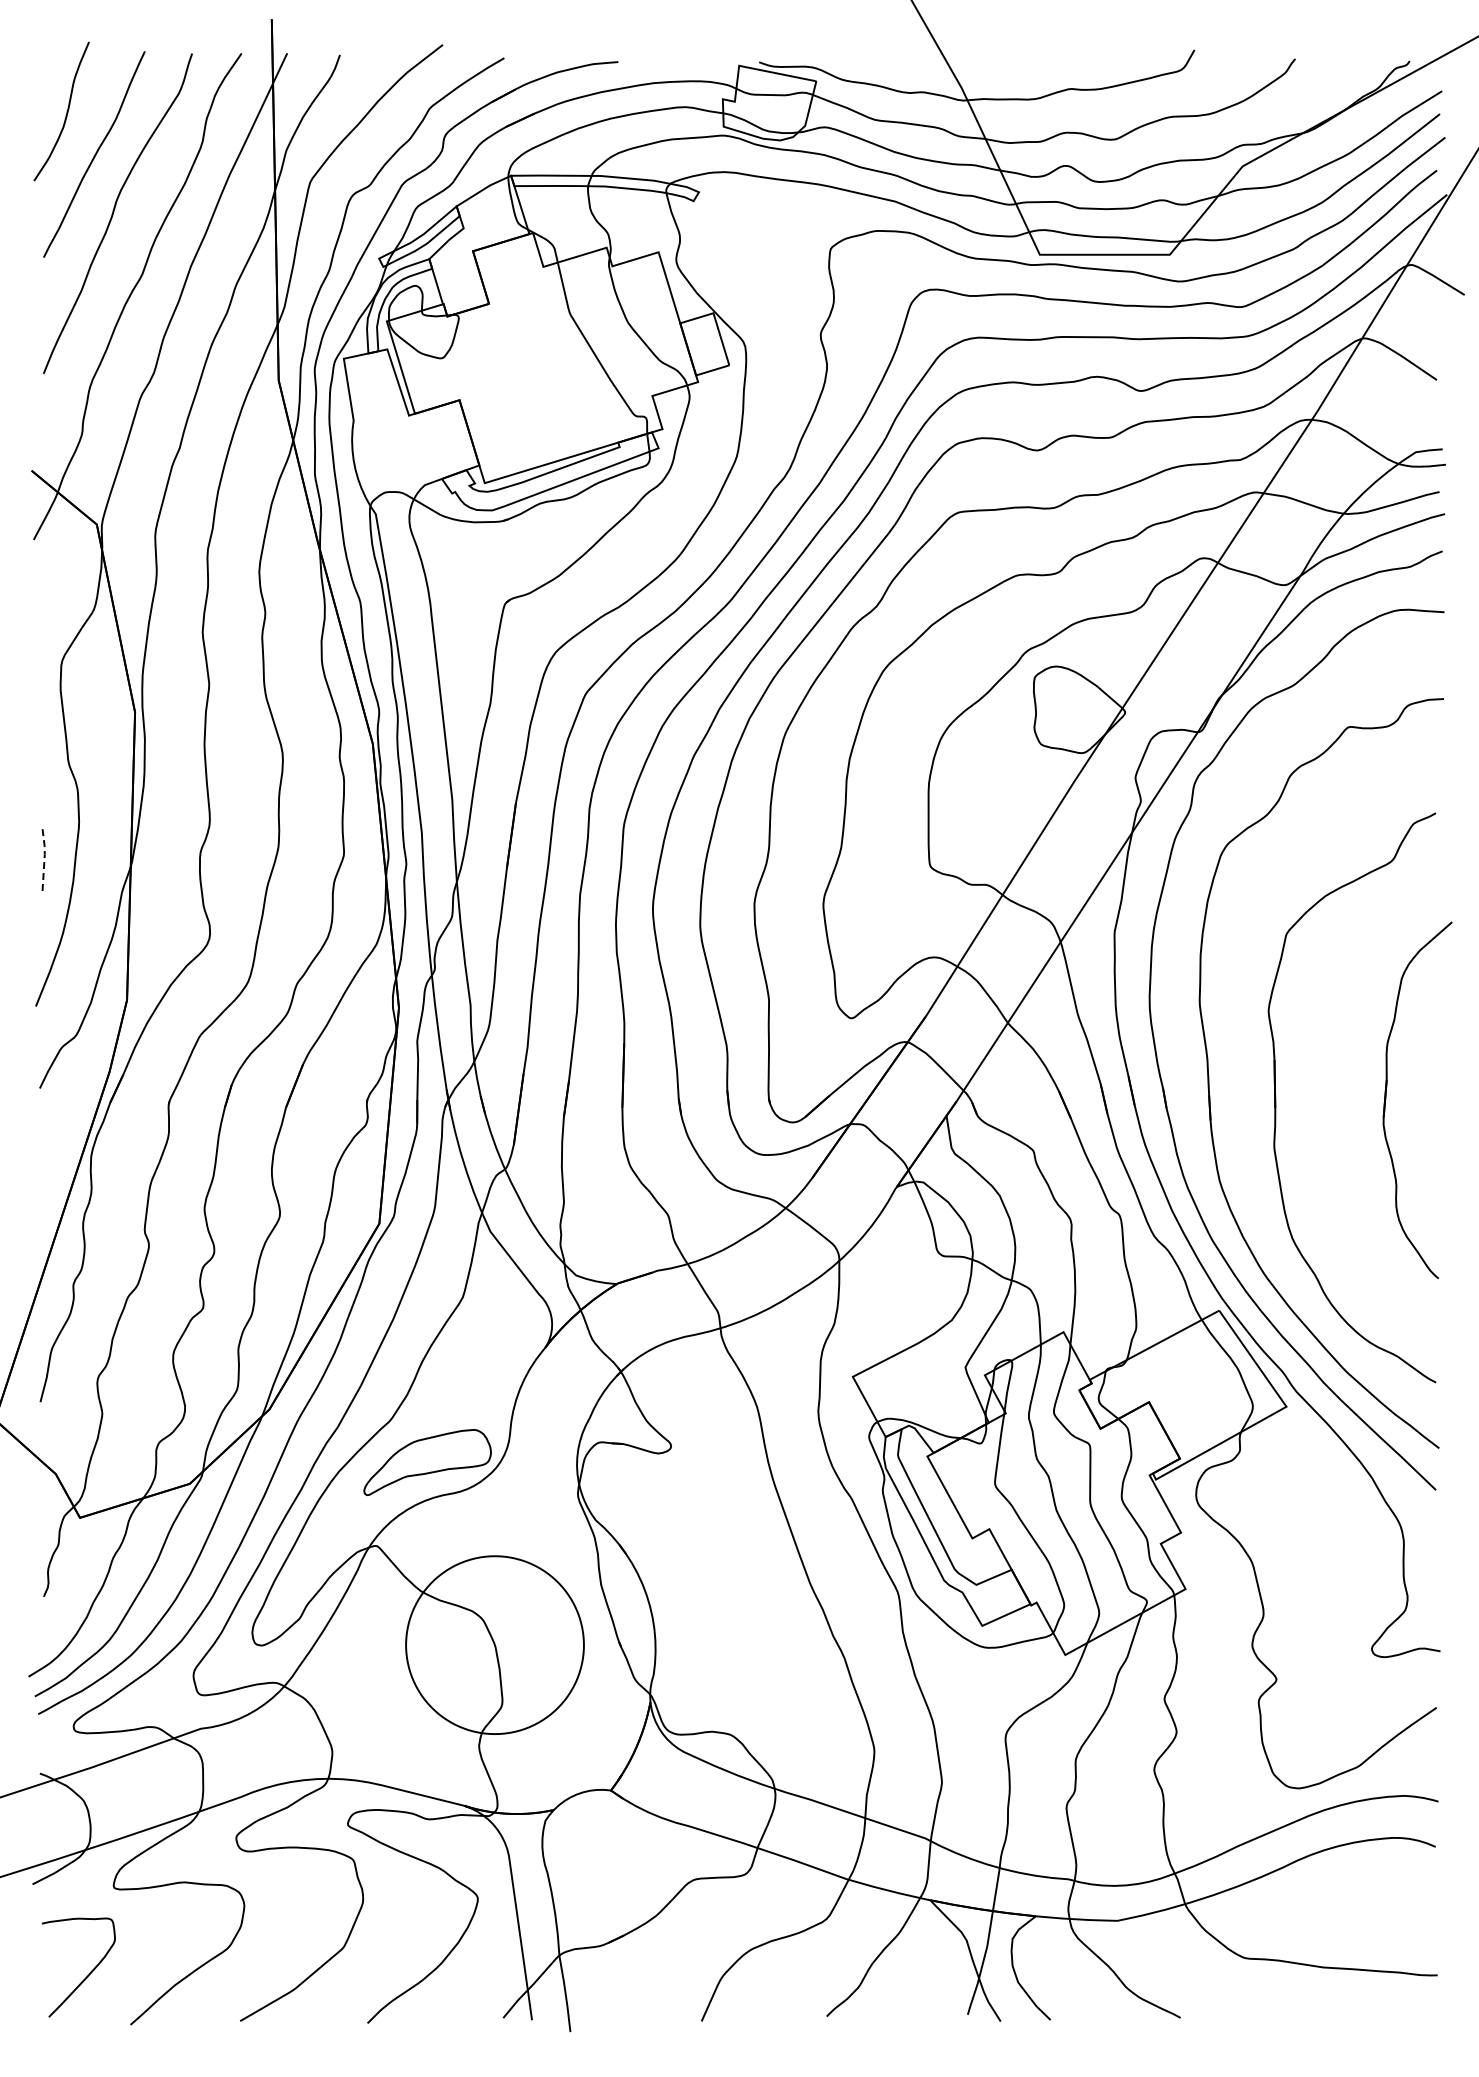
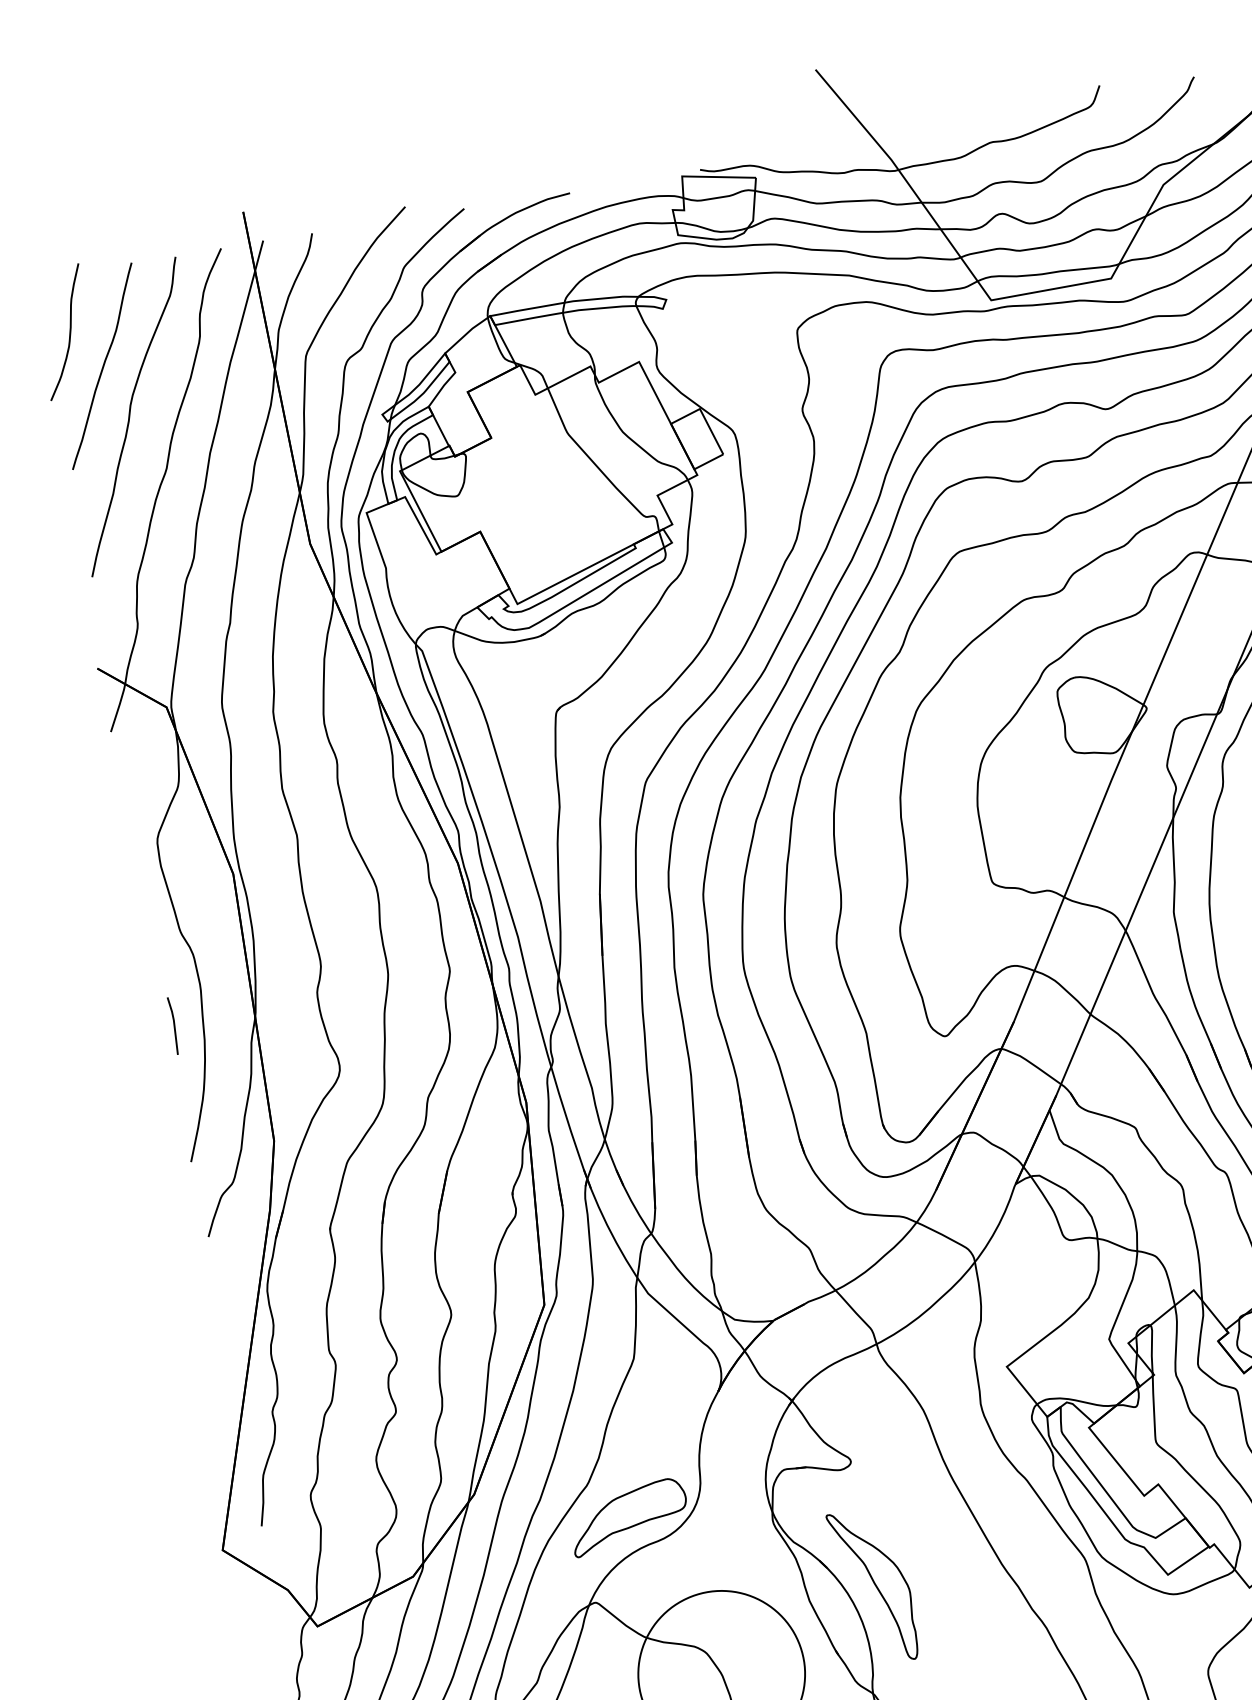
line: (44, 859) -> (174, 1025), dashed -> solid
part: (671, 1581) -> (873, 1585), added

